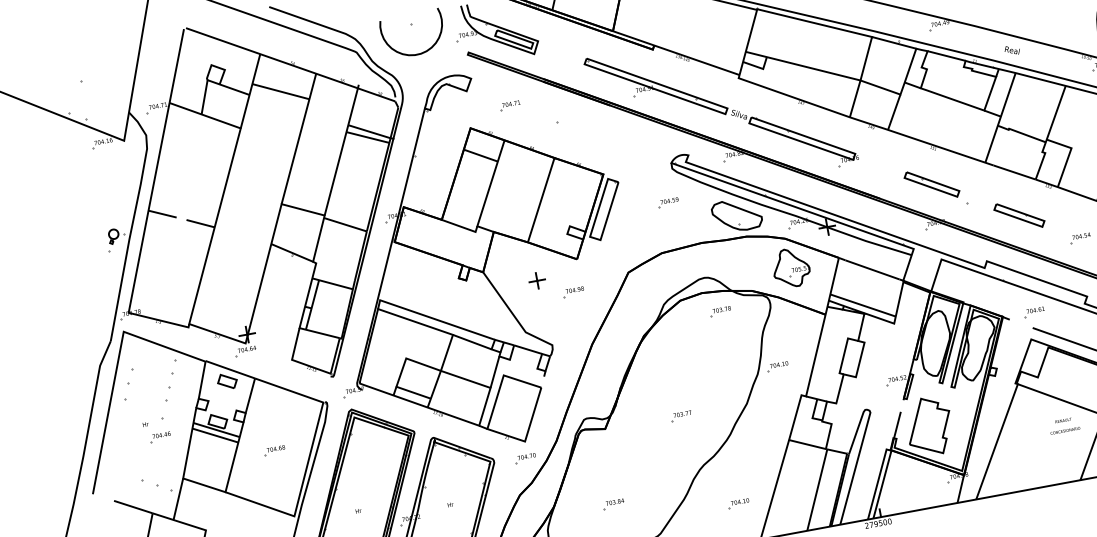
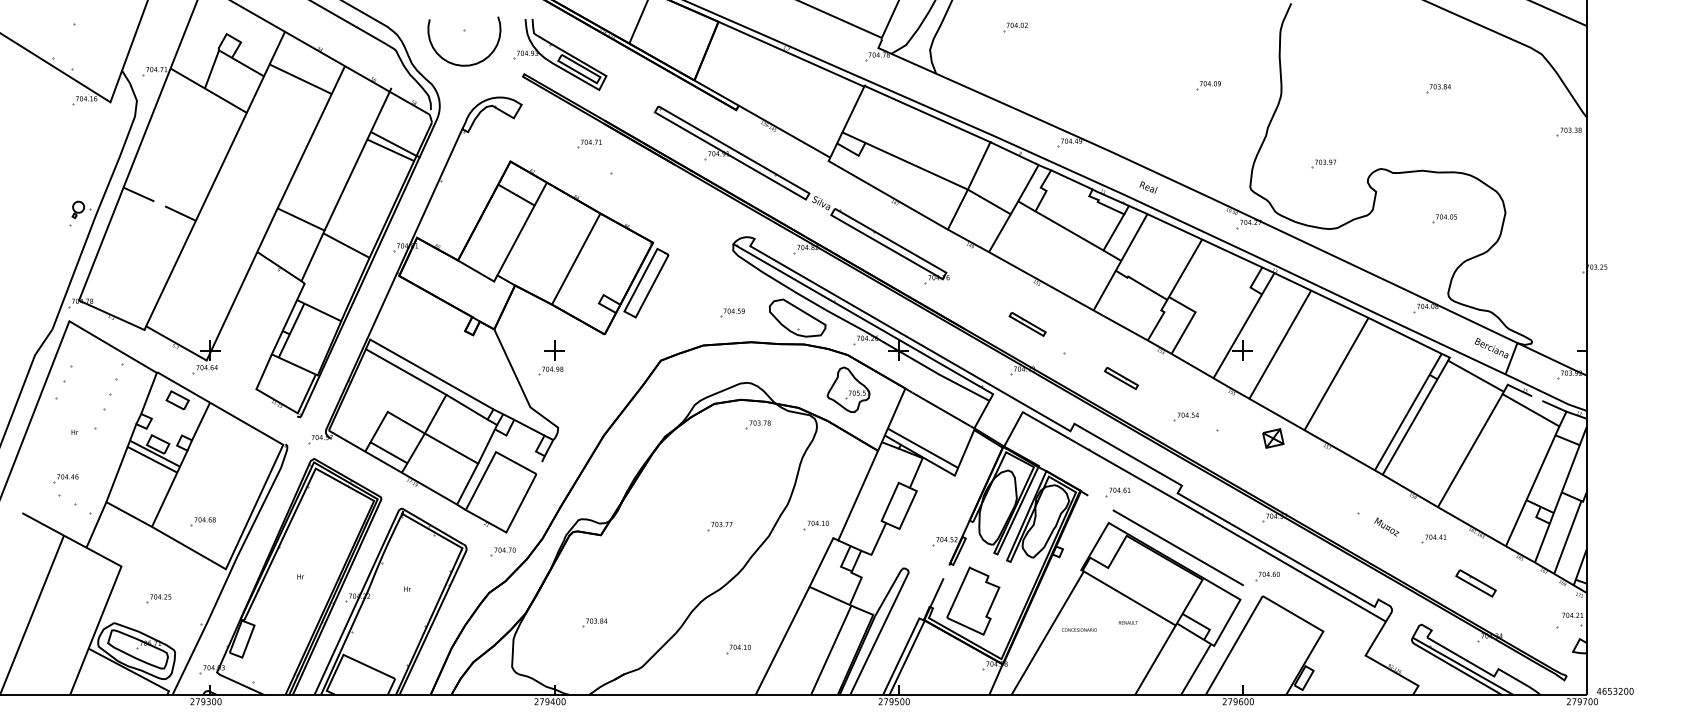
part: (509, 105) -> (589, 143), moved
part: (931, 184) -> (1027, 324), size x0.6
part: (668, 202) -> (732, 312), moved
part: (1019, 215) -> (1121, 378), size x0.6
part: (573, 291) -> (550, 370), moved
part: (777, 366) -> (815, 525), moved
part: (680, 416) -> (719, 526), moved
text: (1065, 430) -> (1079, 629), moved
part: (159, 436) -> (65, 478), moved
part: (274, 450) -> (202, 521), moved

